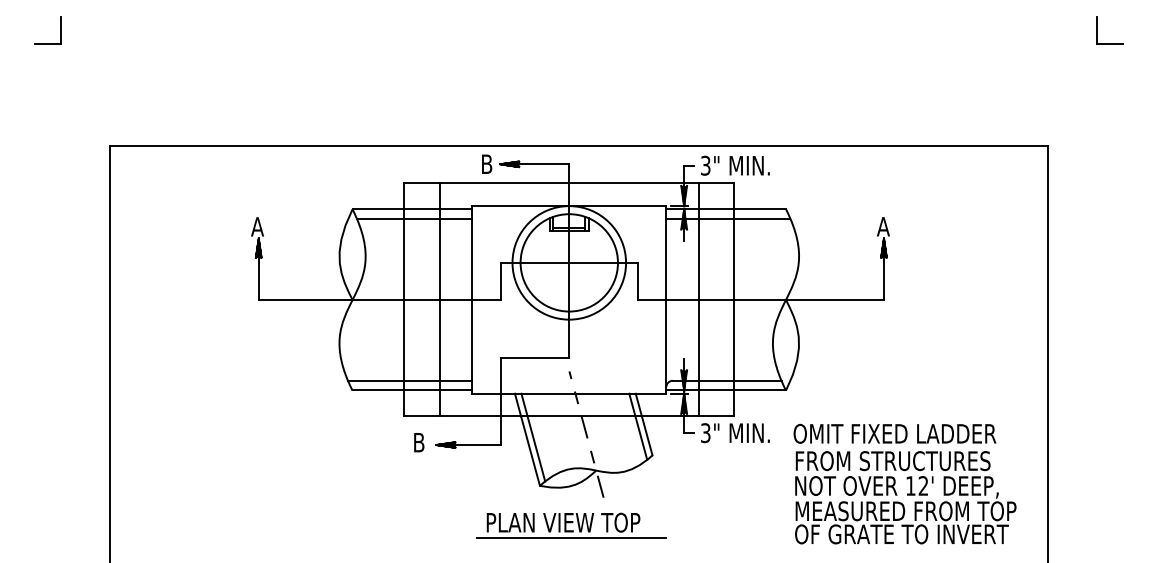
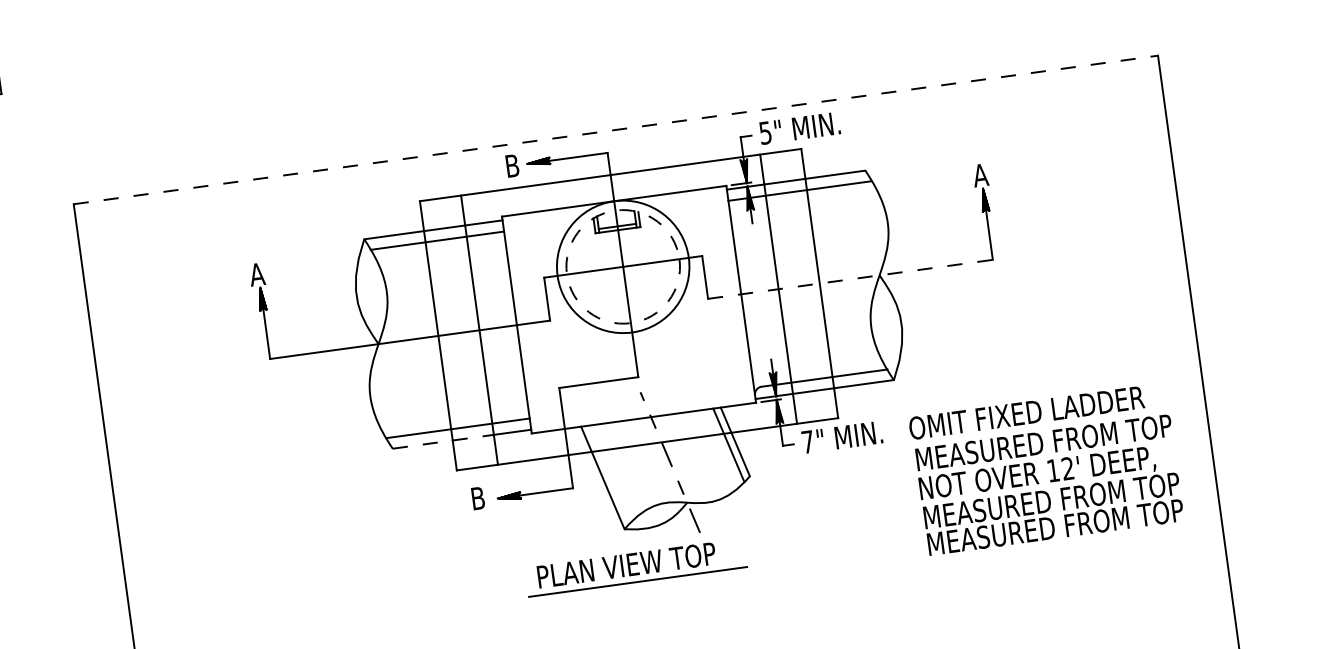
line: (579, 145) -> (616, 129), solid -> dashed
text: (705, 165) -> (765, 132), 3" -> 5"
circle: (568, 262) -> (622, 266), solid -> dashed
line: (761, 299) -> (851, 278), solid -> dashed
line: (396, 390) -> (443, 441), solid -> dashed
text: (705, 433) -> (807, 442), 3" -> 7"
line: (533, 437) -> (609, 474), removed
text: (906, 461) -> (1044, 443), FROM STRUCTURES -> MEASURED FROM TOP
part: (571, 525) -> (636, 567), moved
text: (905, 534) -> (1054, 527), OF GRATE TO INVERT -> MEASURED FROM TOP

